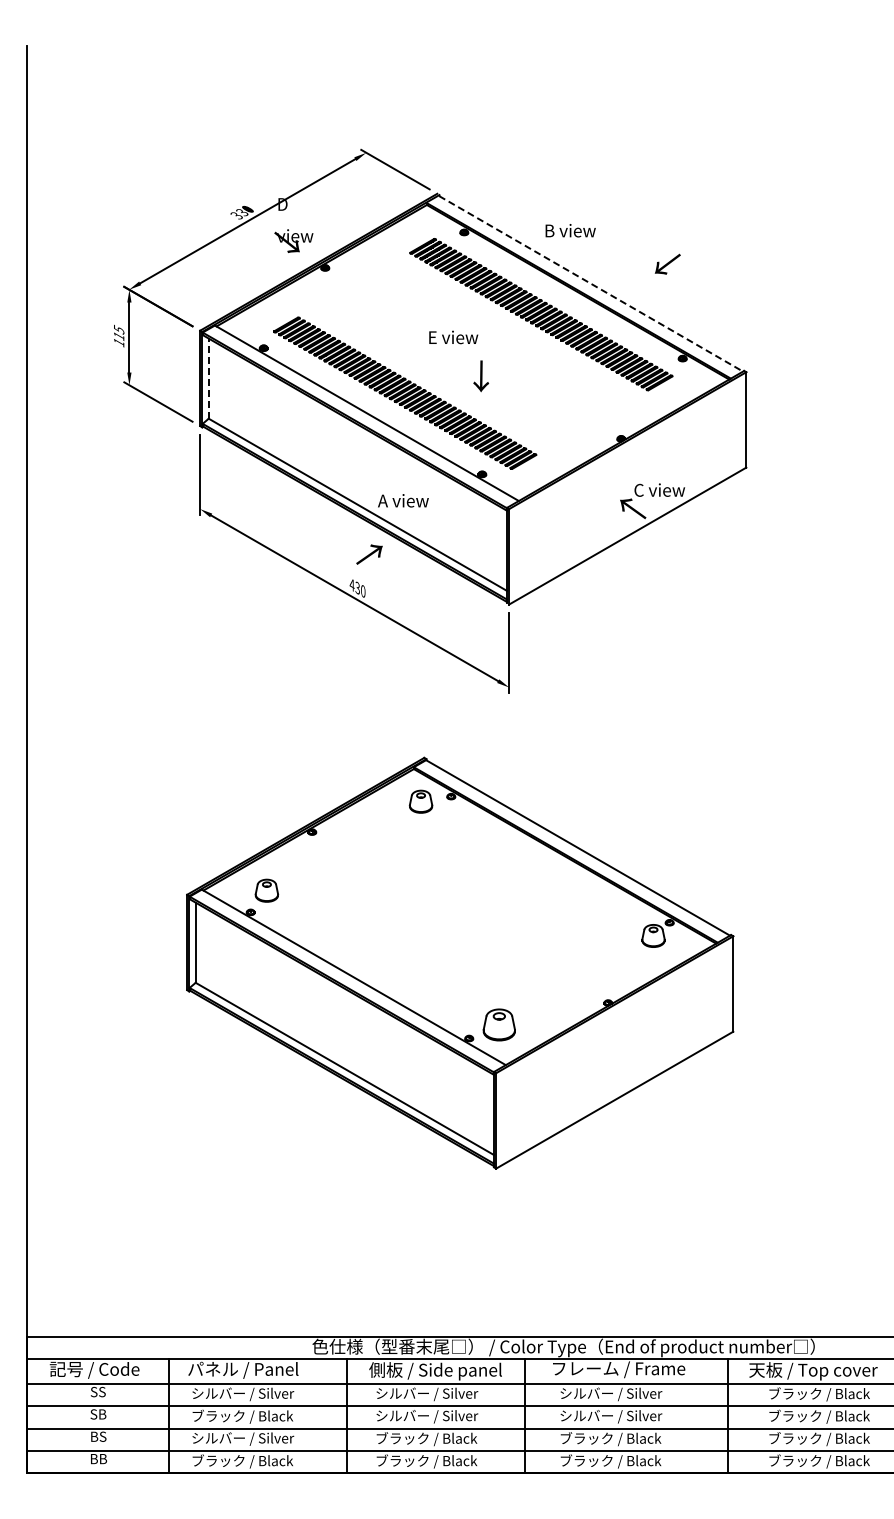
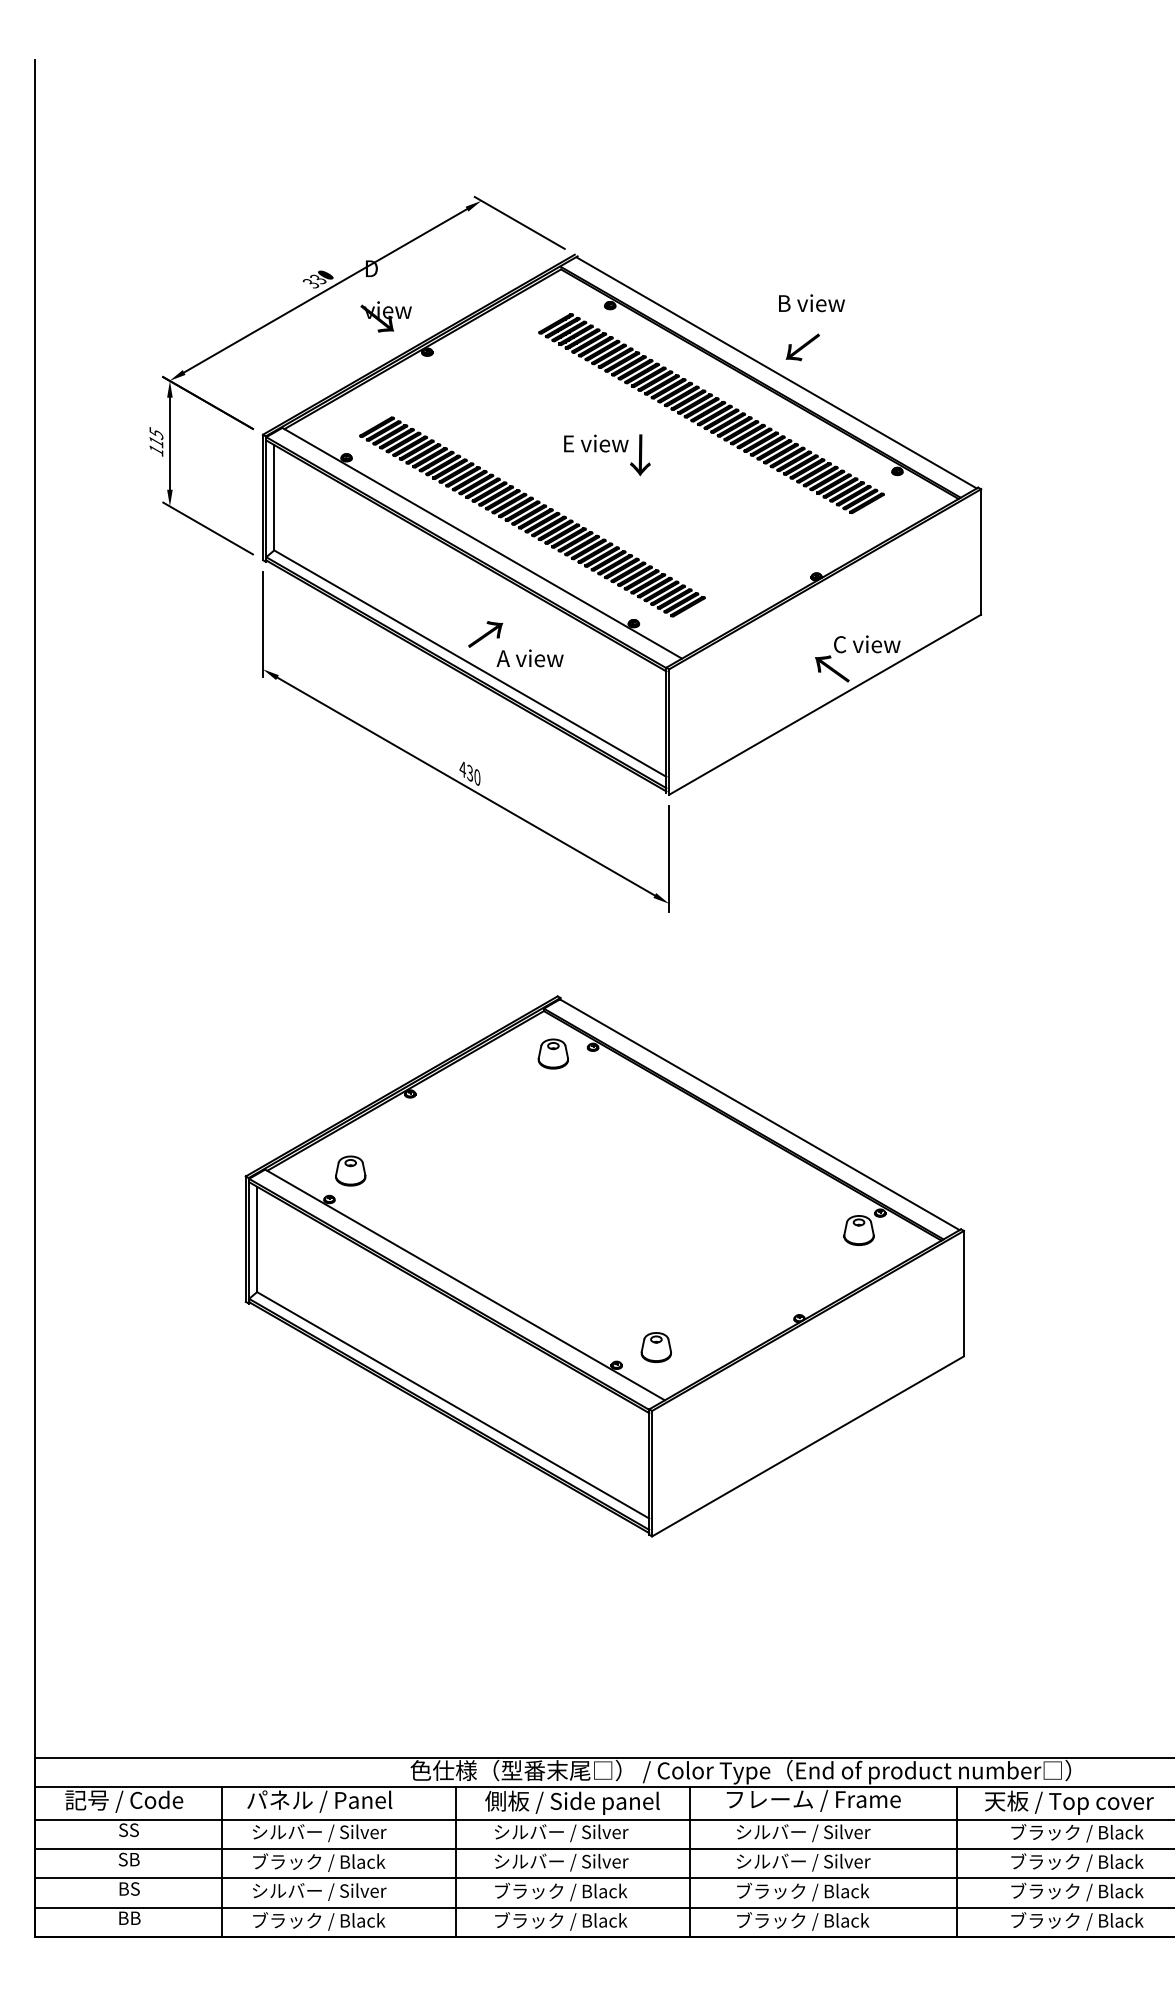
text: (570, 230) -> (811, 302), moved
text: (667, 263) -> (802, 346), moved
line: (591, 284) -> (777, 373), dashed -> solid
text: (481, 376) -> (640, 455), moved
line: (208, 378) -> (273, 497), dashed -> solid
text: (369, 554) -> (485, 634), moved
part: (499, 1024) -> (656, 1346), size x0.71

